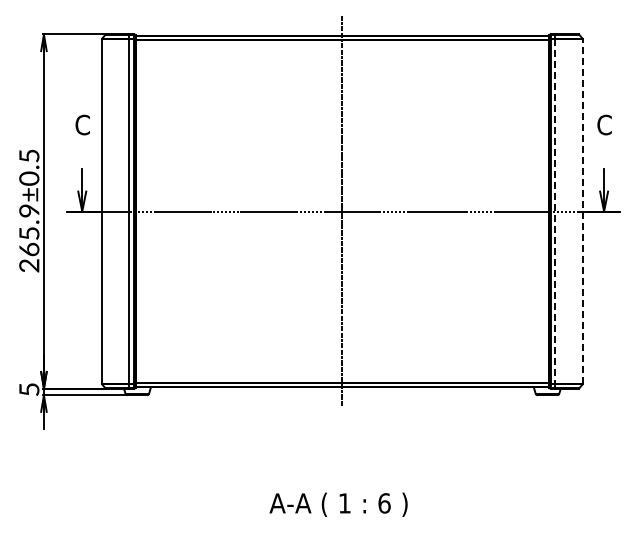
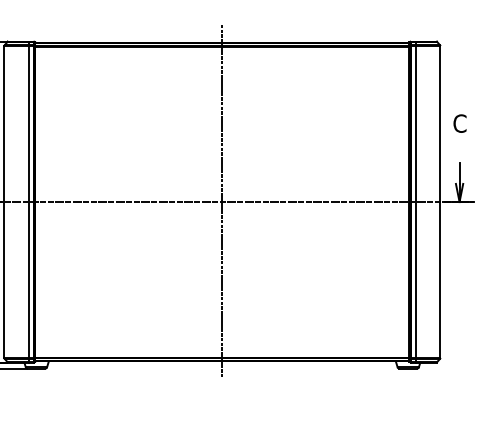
line: (555, 211) -> (415, 202), dashed -> solid
line: (582, 211) -> (439, 202), dashed -> solid

